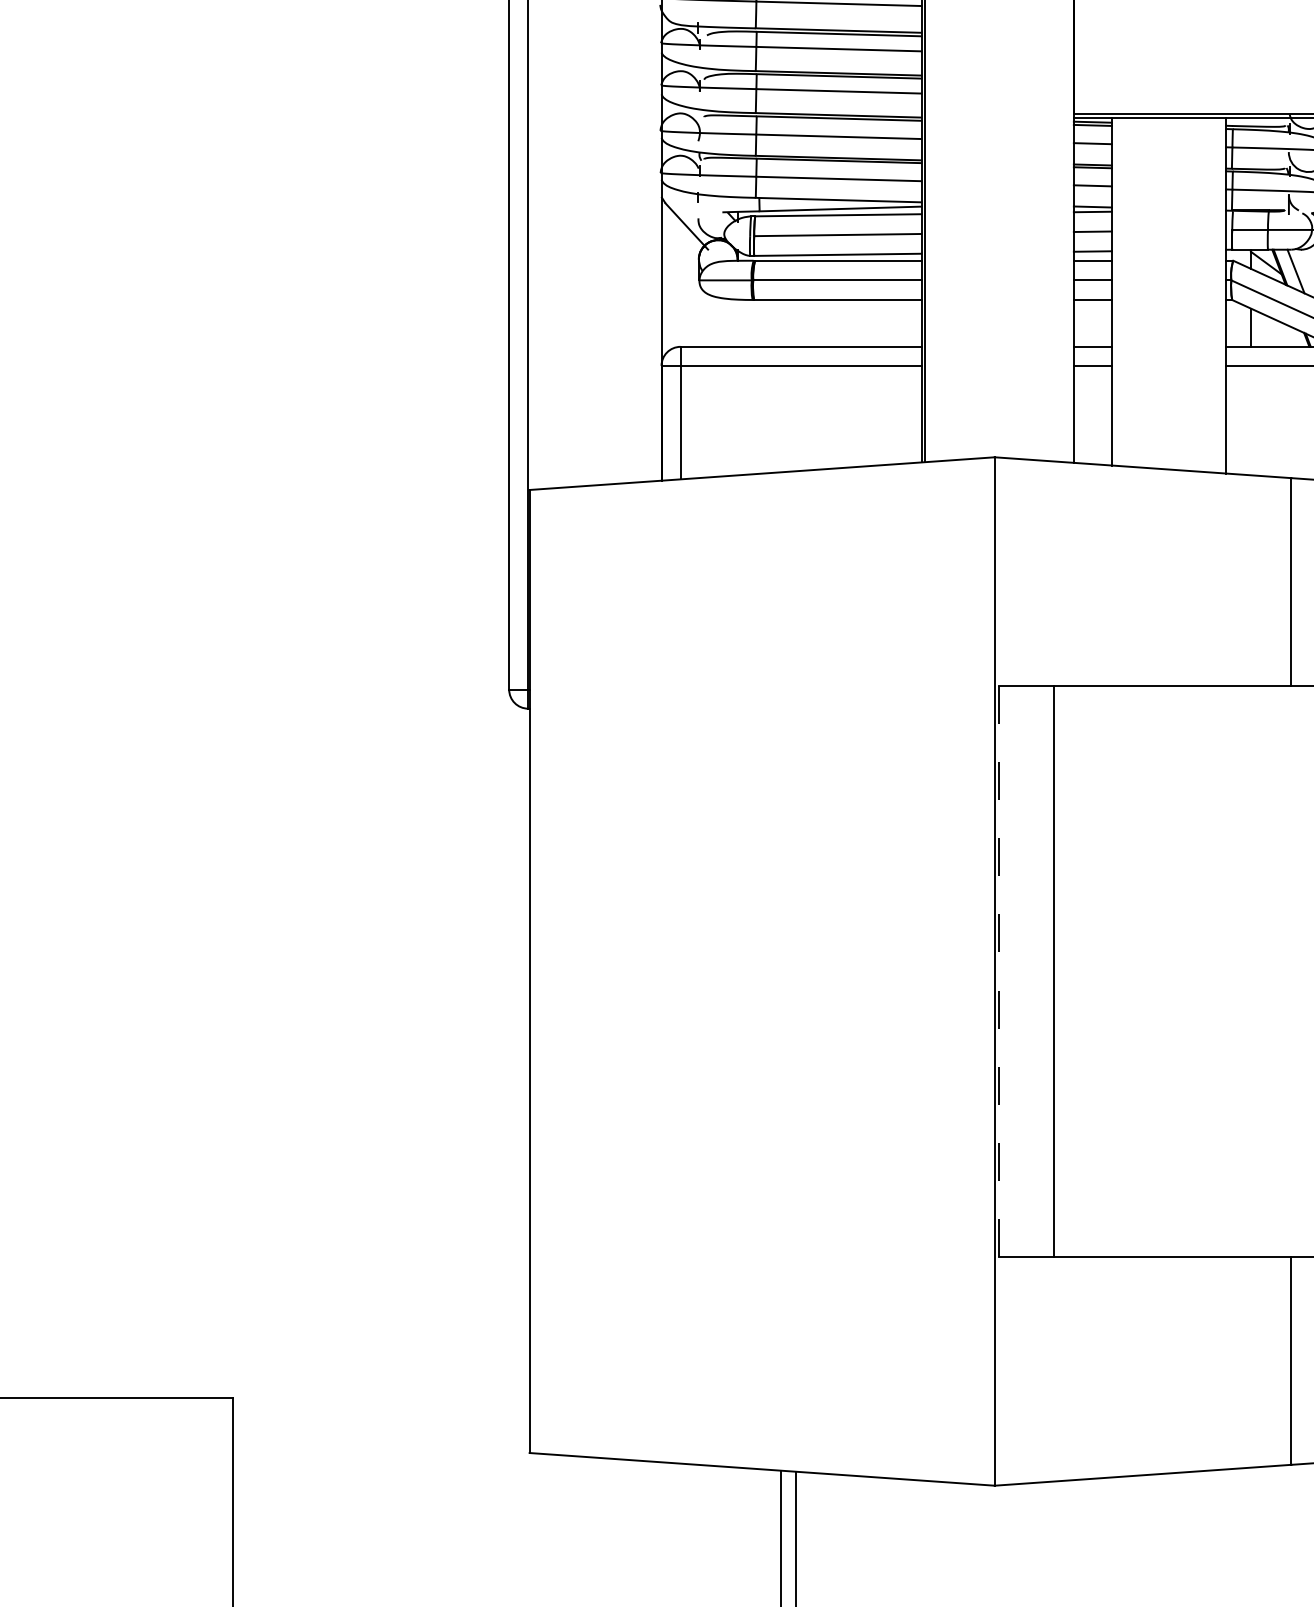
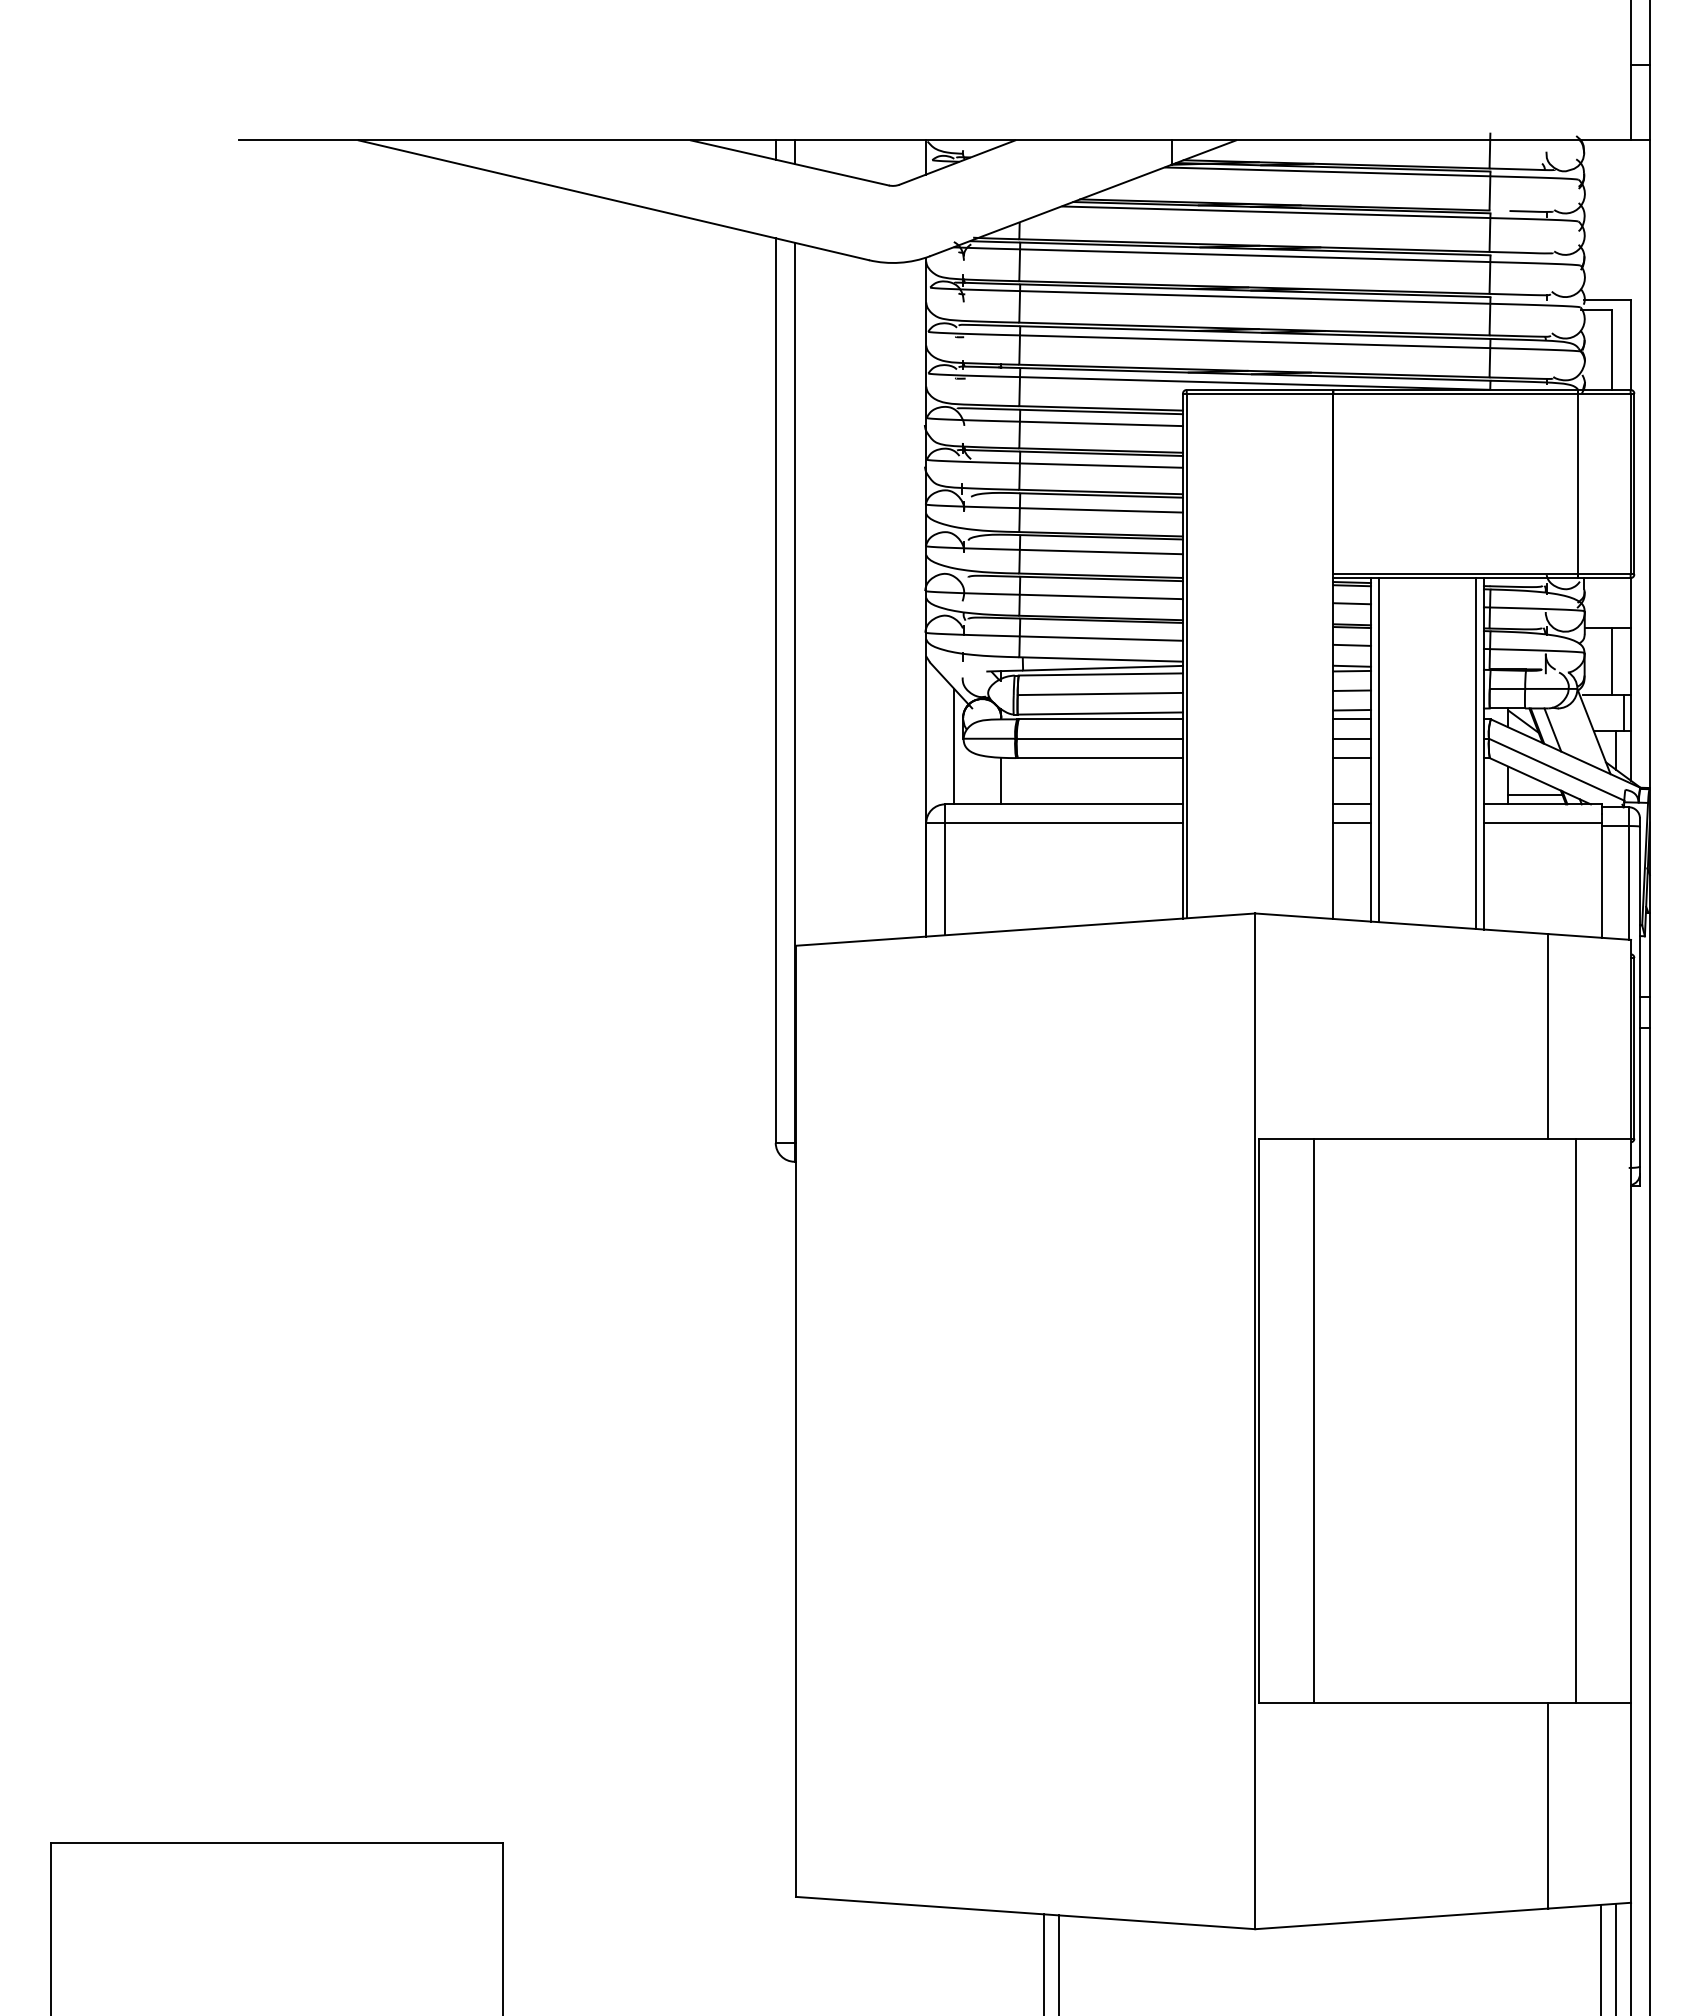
line: (689, 288) -> (953, 746), added
line: (1119, 292) -> (1378, 750), added
line: (1218, 295) -> (1476, 753), added
line: (737, 322) -> (1001, 780), added
line: (1278, 336) -> (1535, 794), added
line: (998, 971) -> (1259, 1421), dashed -> solid

